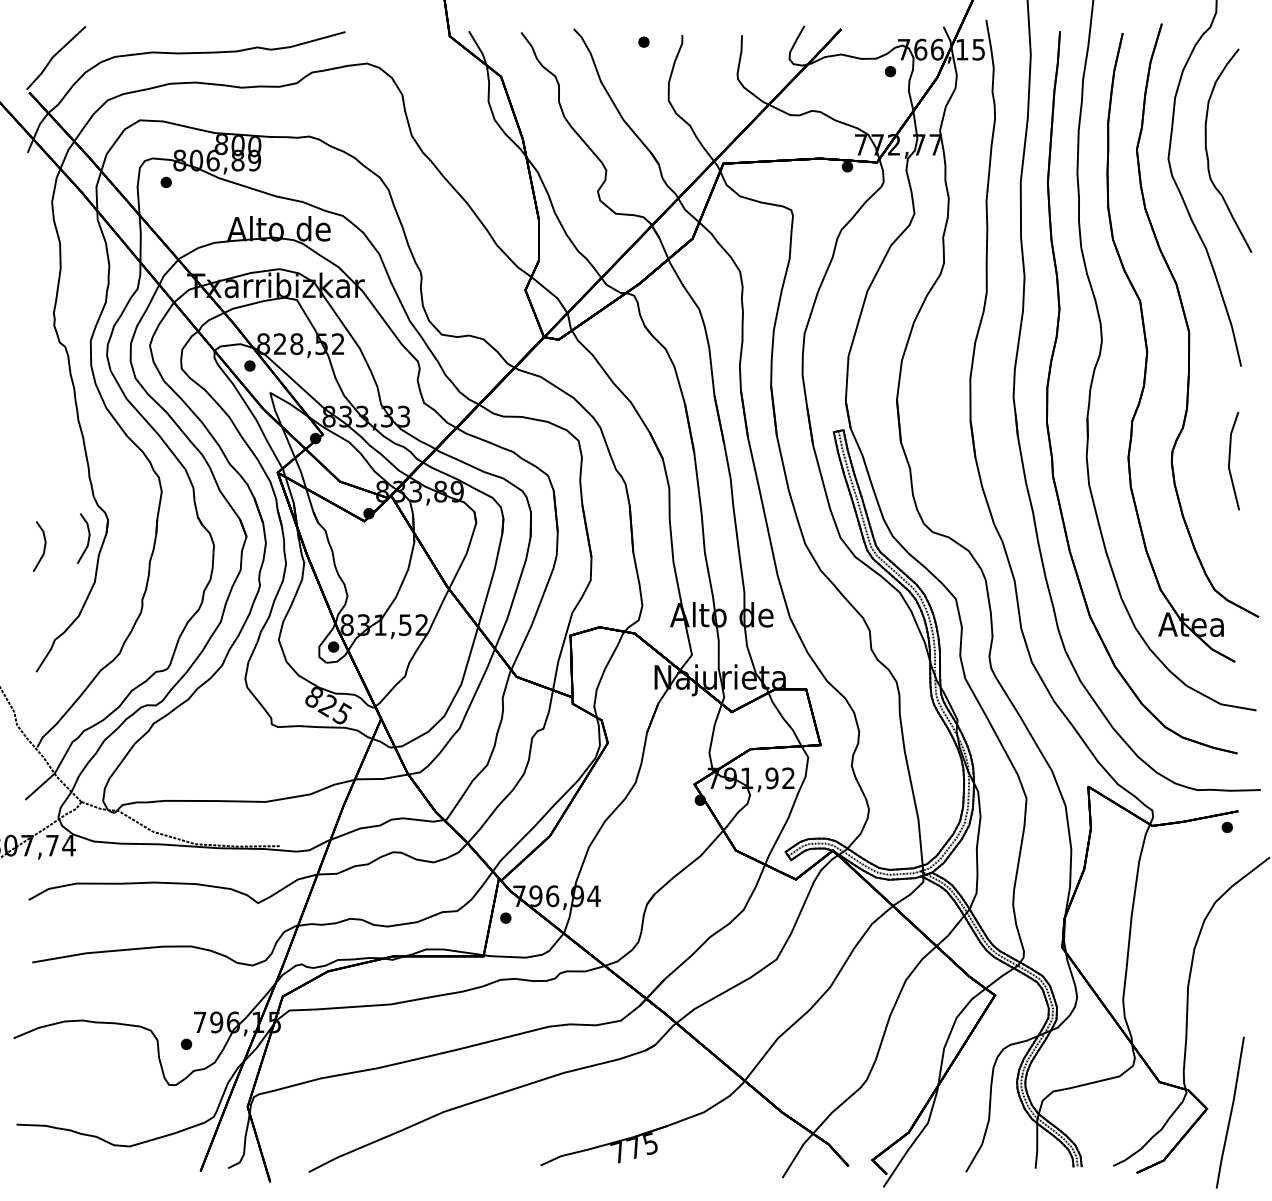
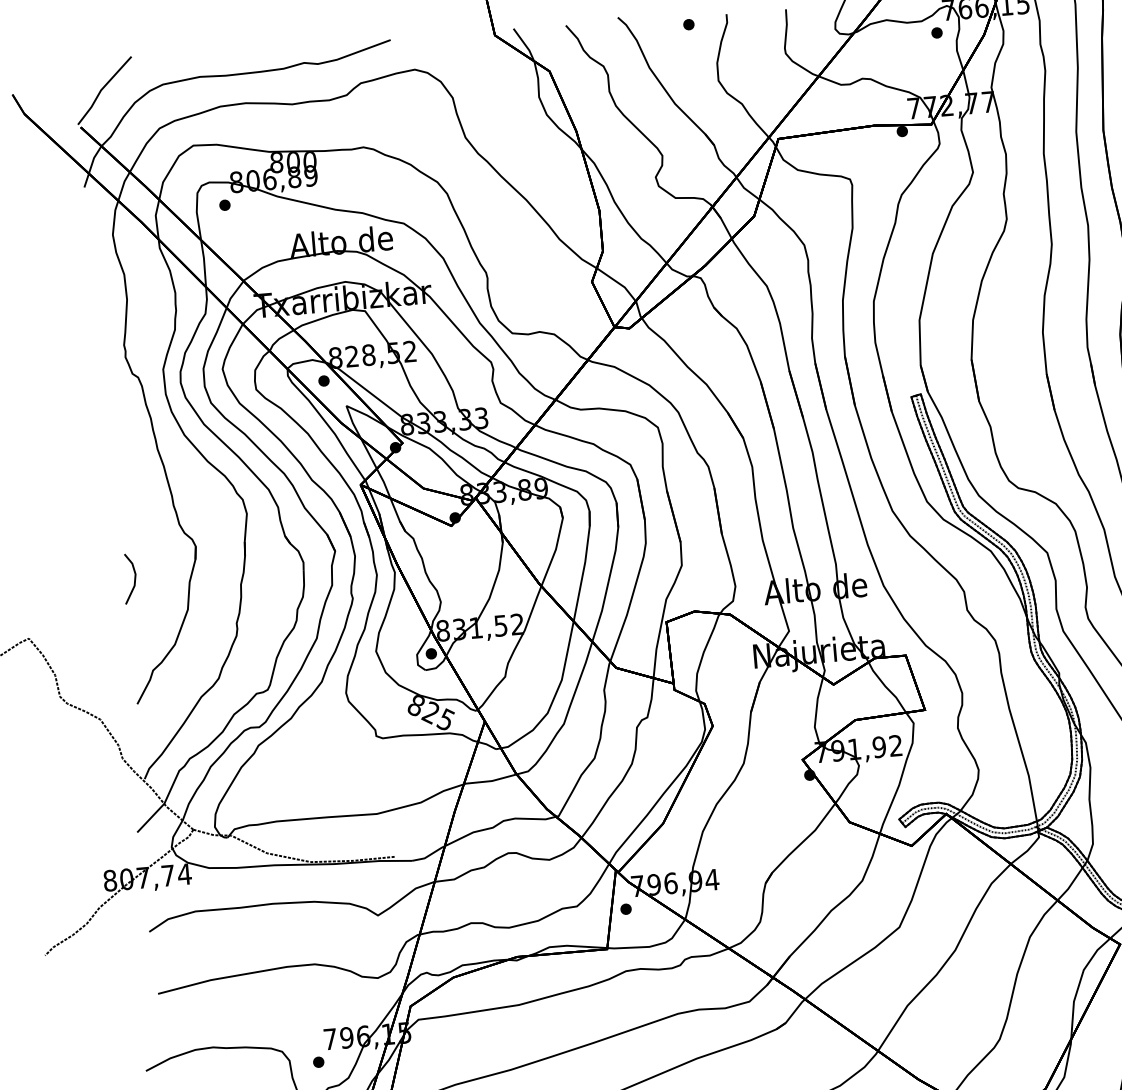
line: (87, 540) -> (177, 568), removed

